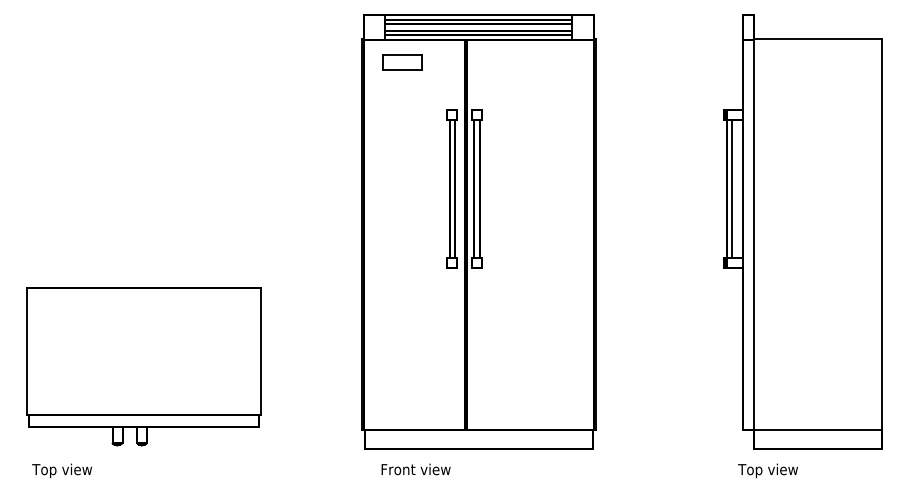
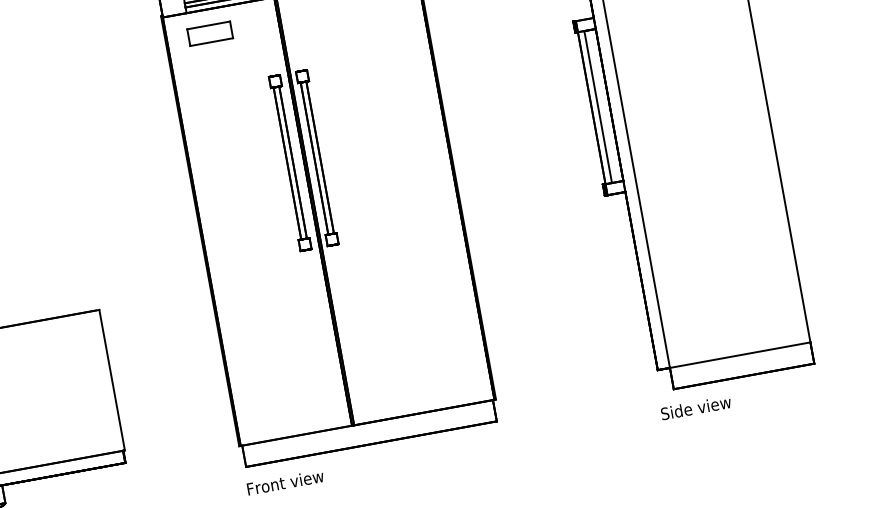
text: (415, 469) -> (284, 482), moved
text: (770, 470) -> (696, 409), Top view -> Side view

